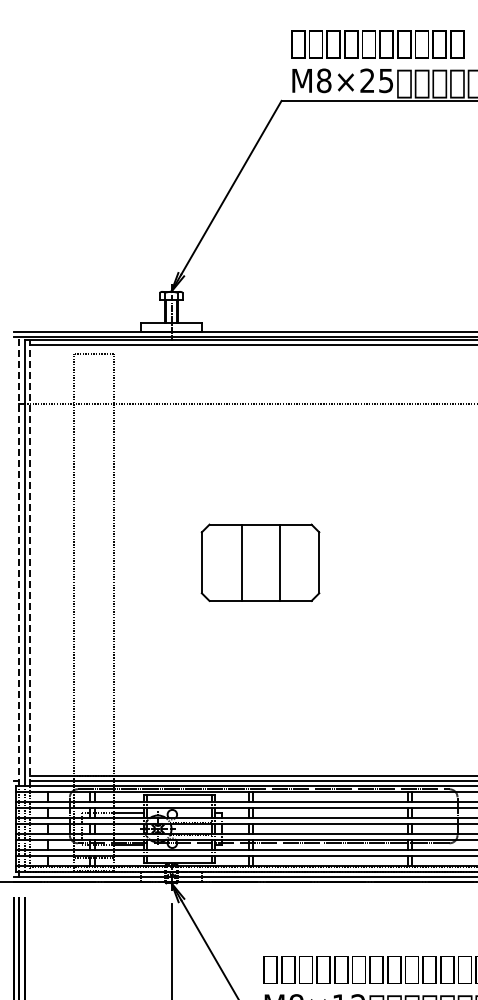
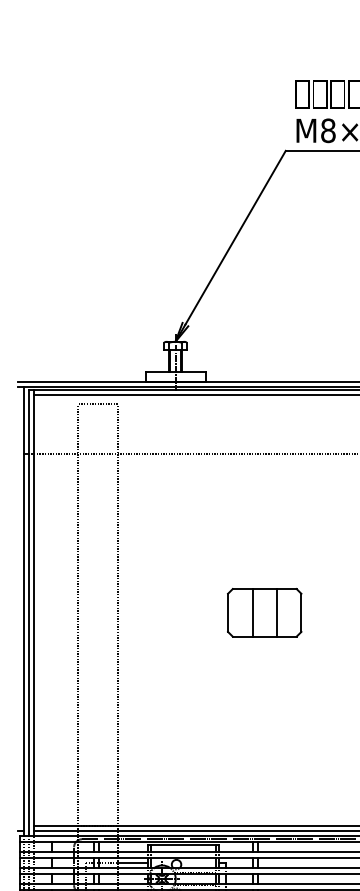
line: (19, 561) -> (23, 611), dashed -> solid
line: (29, 562) -> (33, 612), dashed -> solid
part: (260, 562) -> (264, 612), size x0.62

